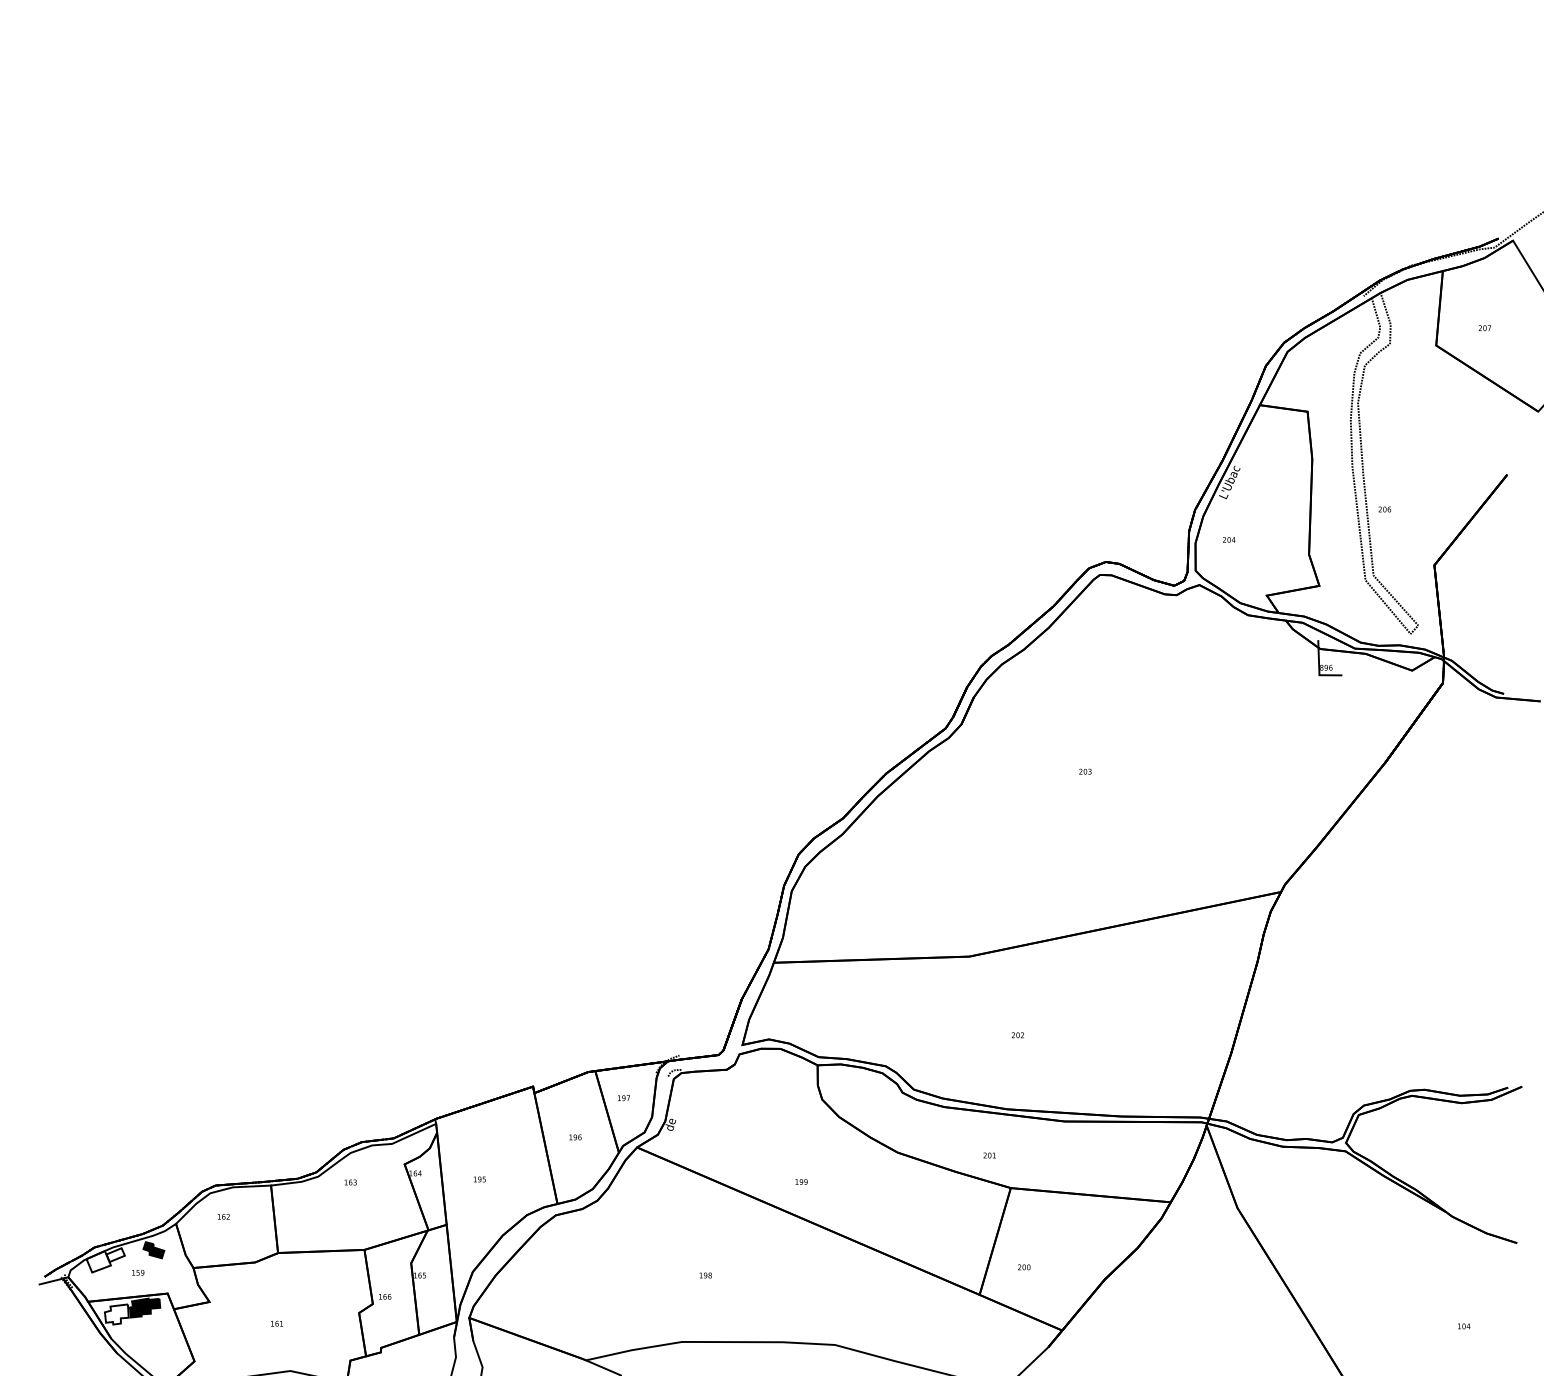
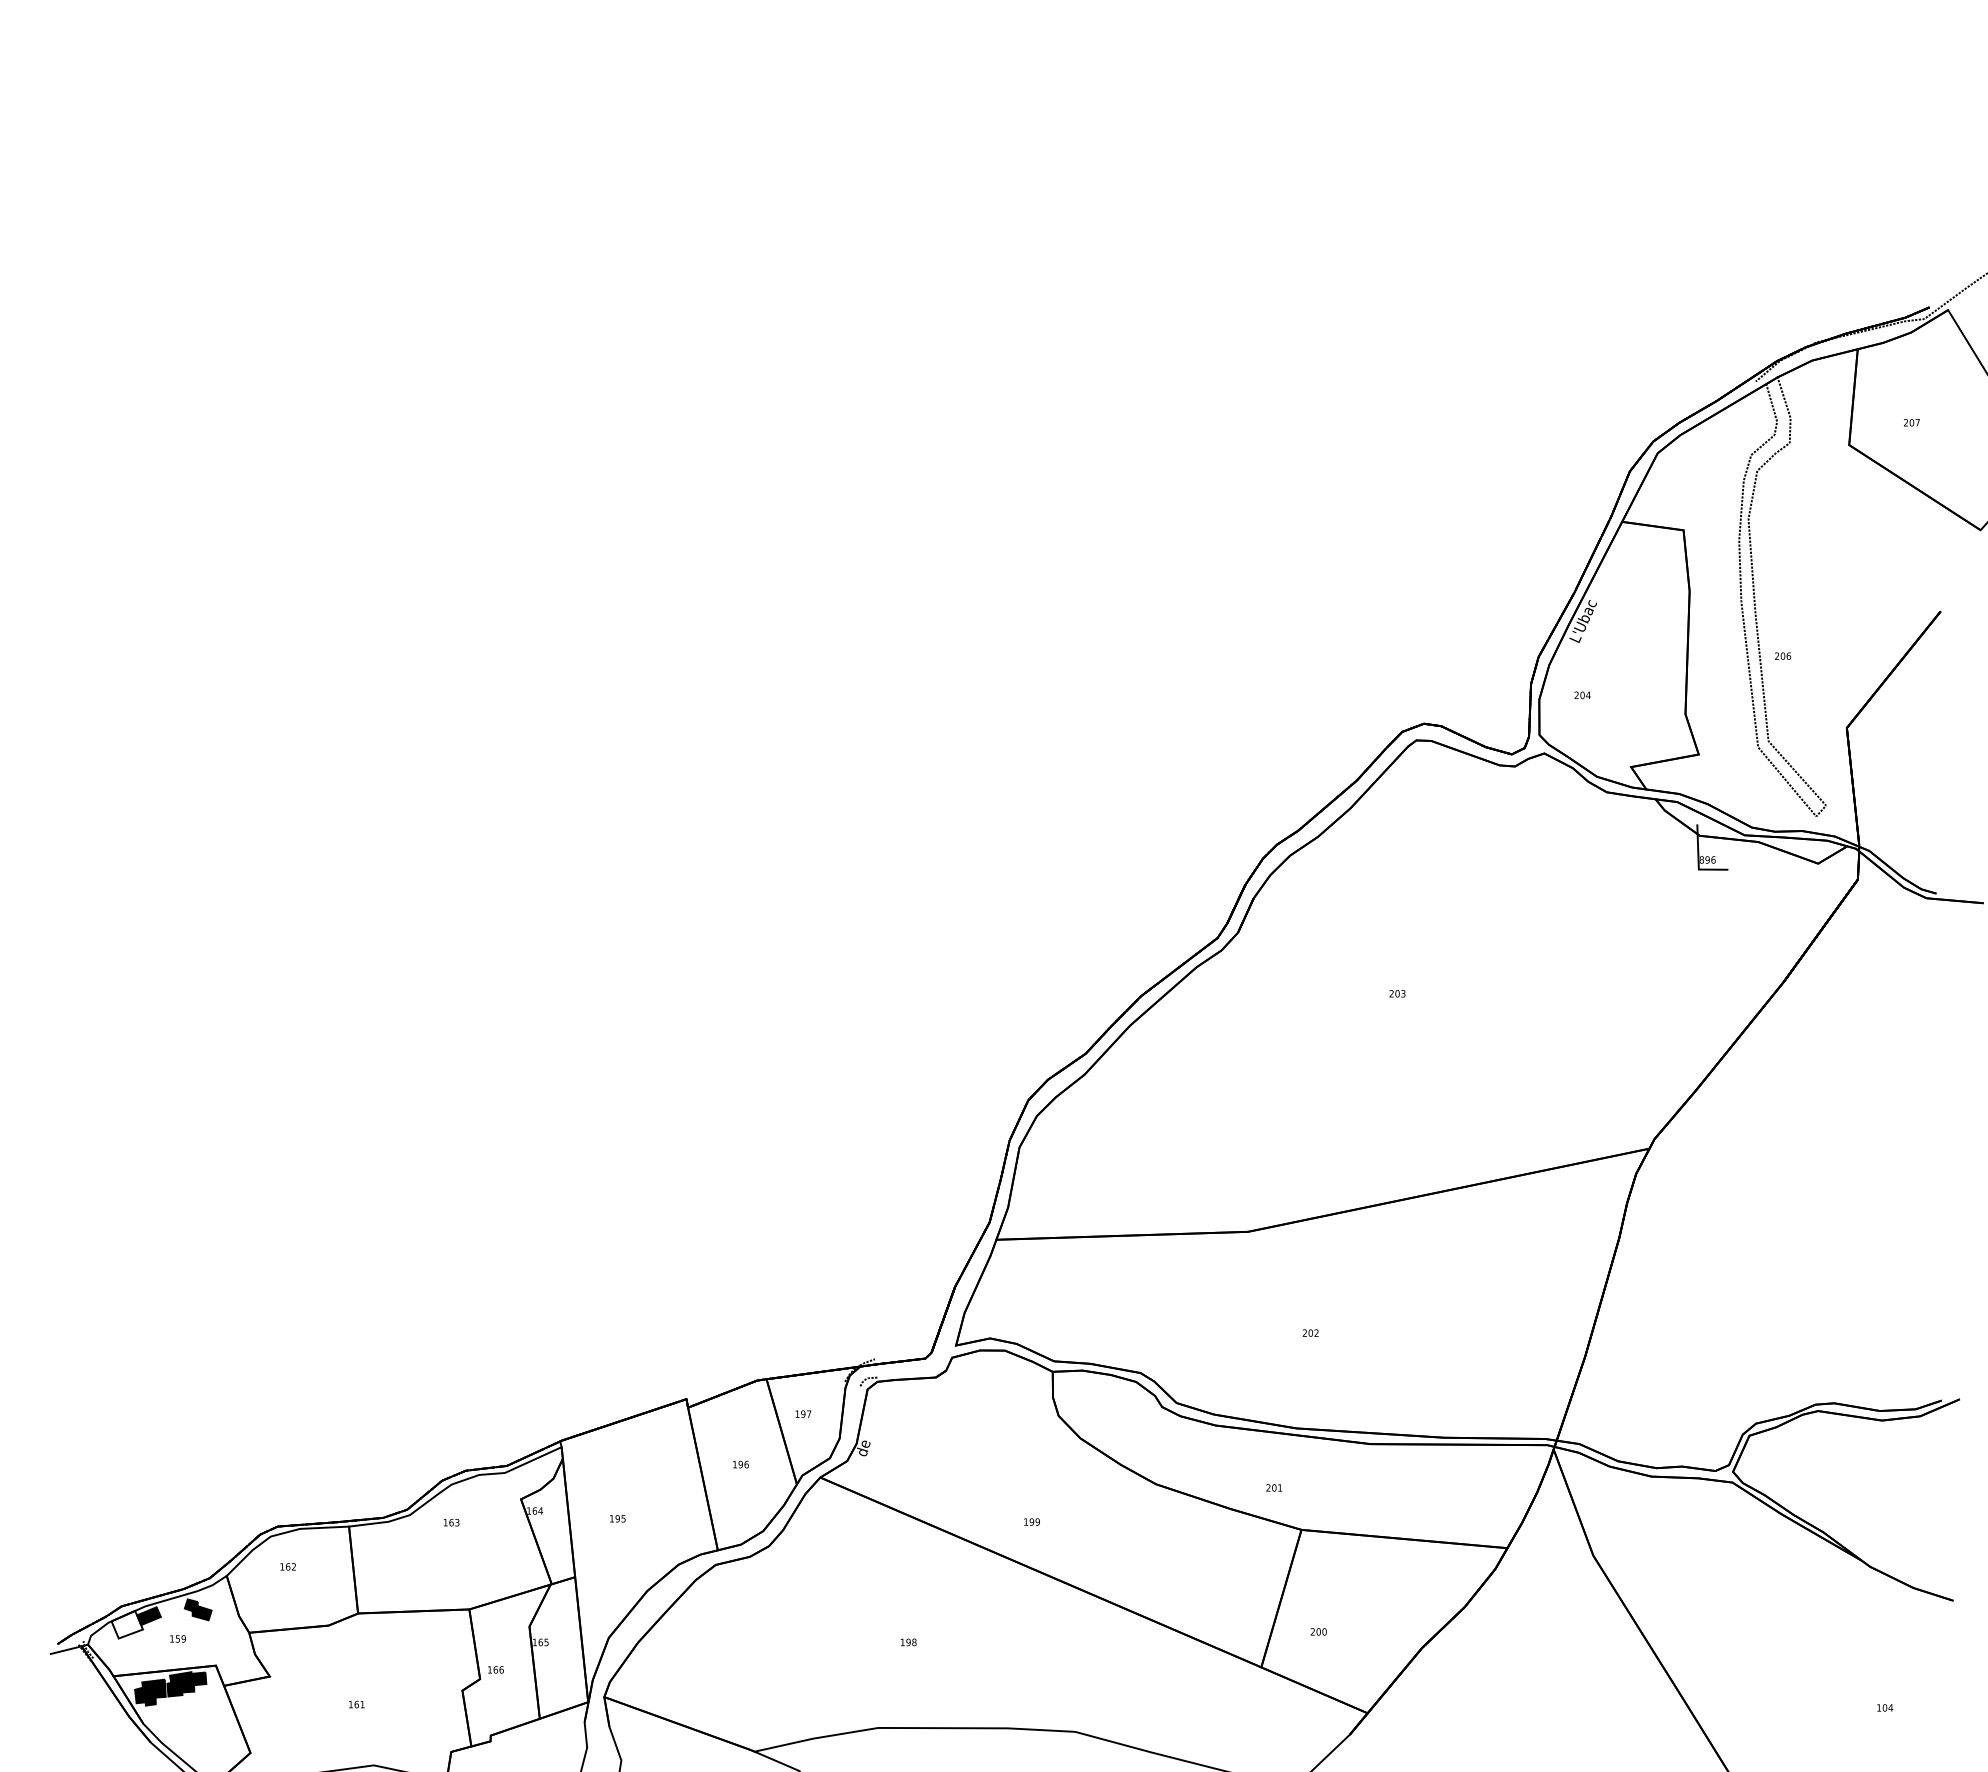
fill: (115, 1255) -> (148, 1616), added
fill: (116, 1314) -> (150, 1692), added

